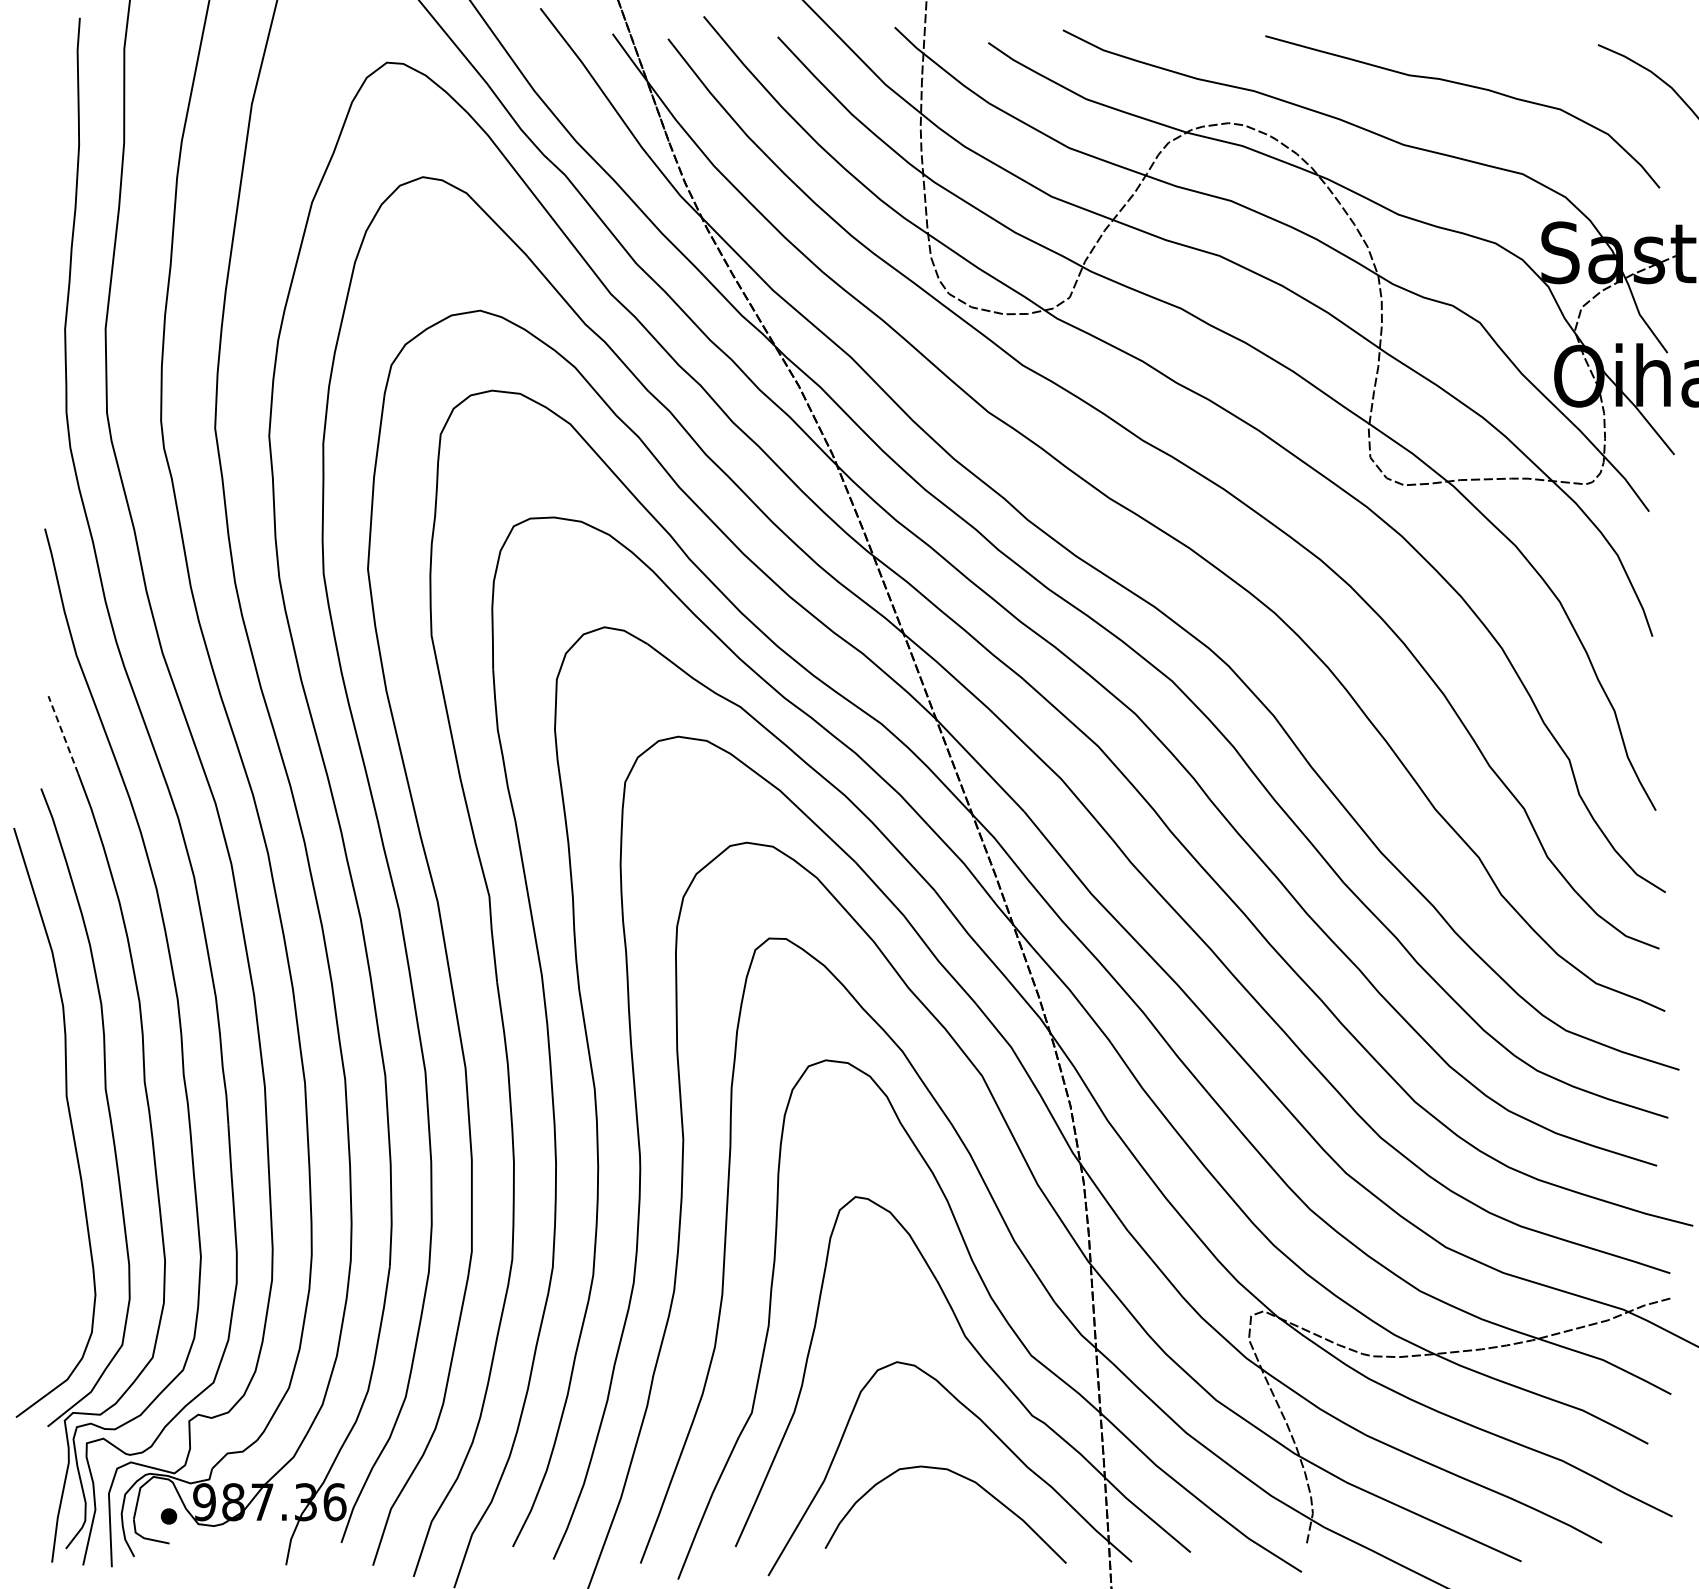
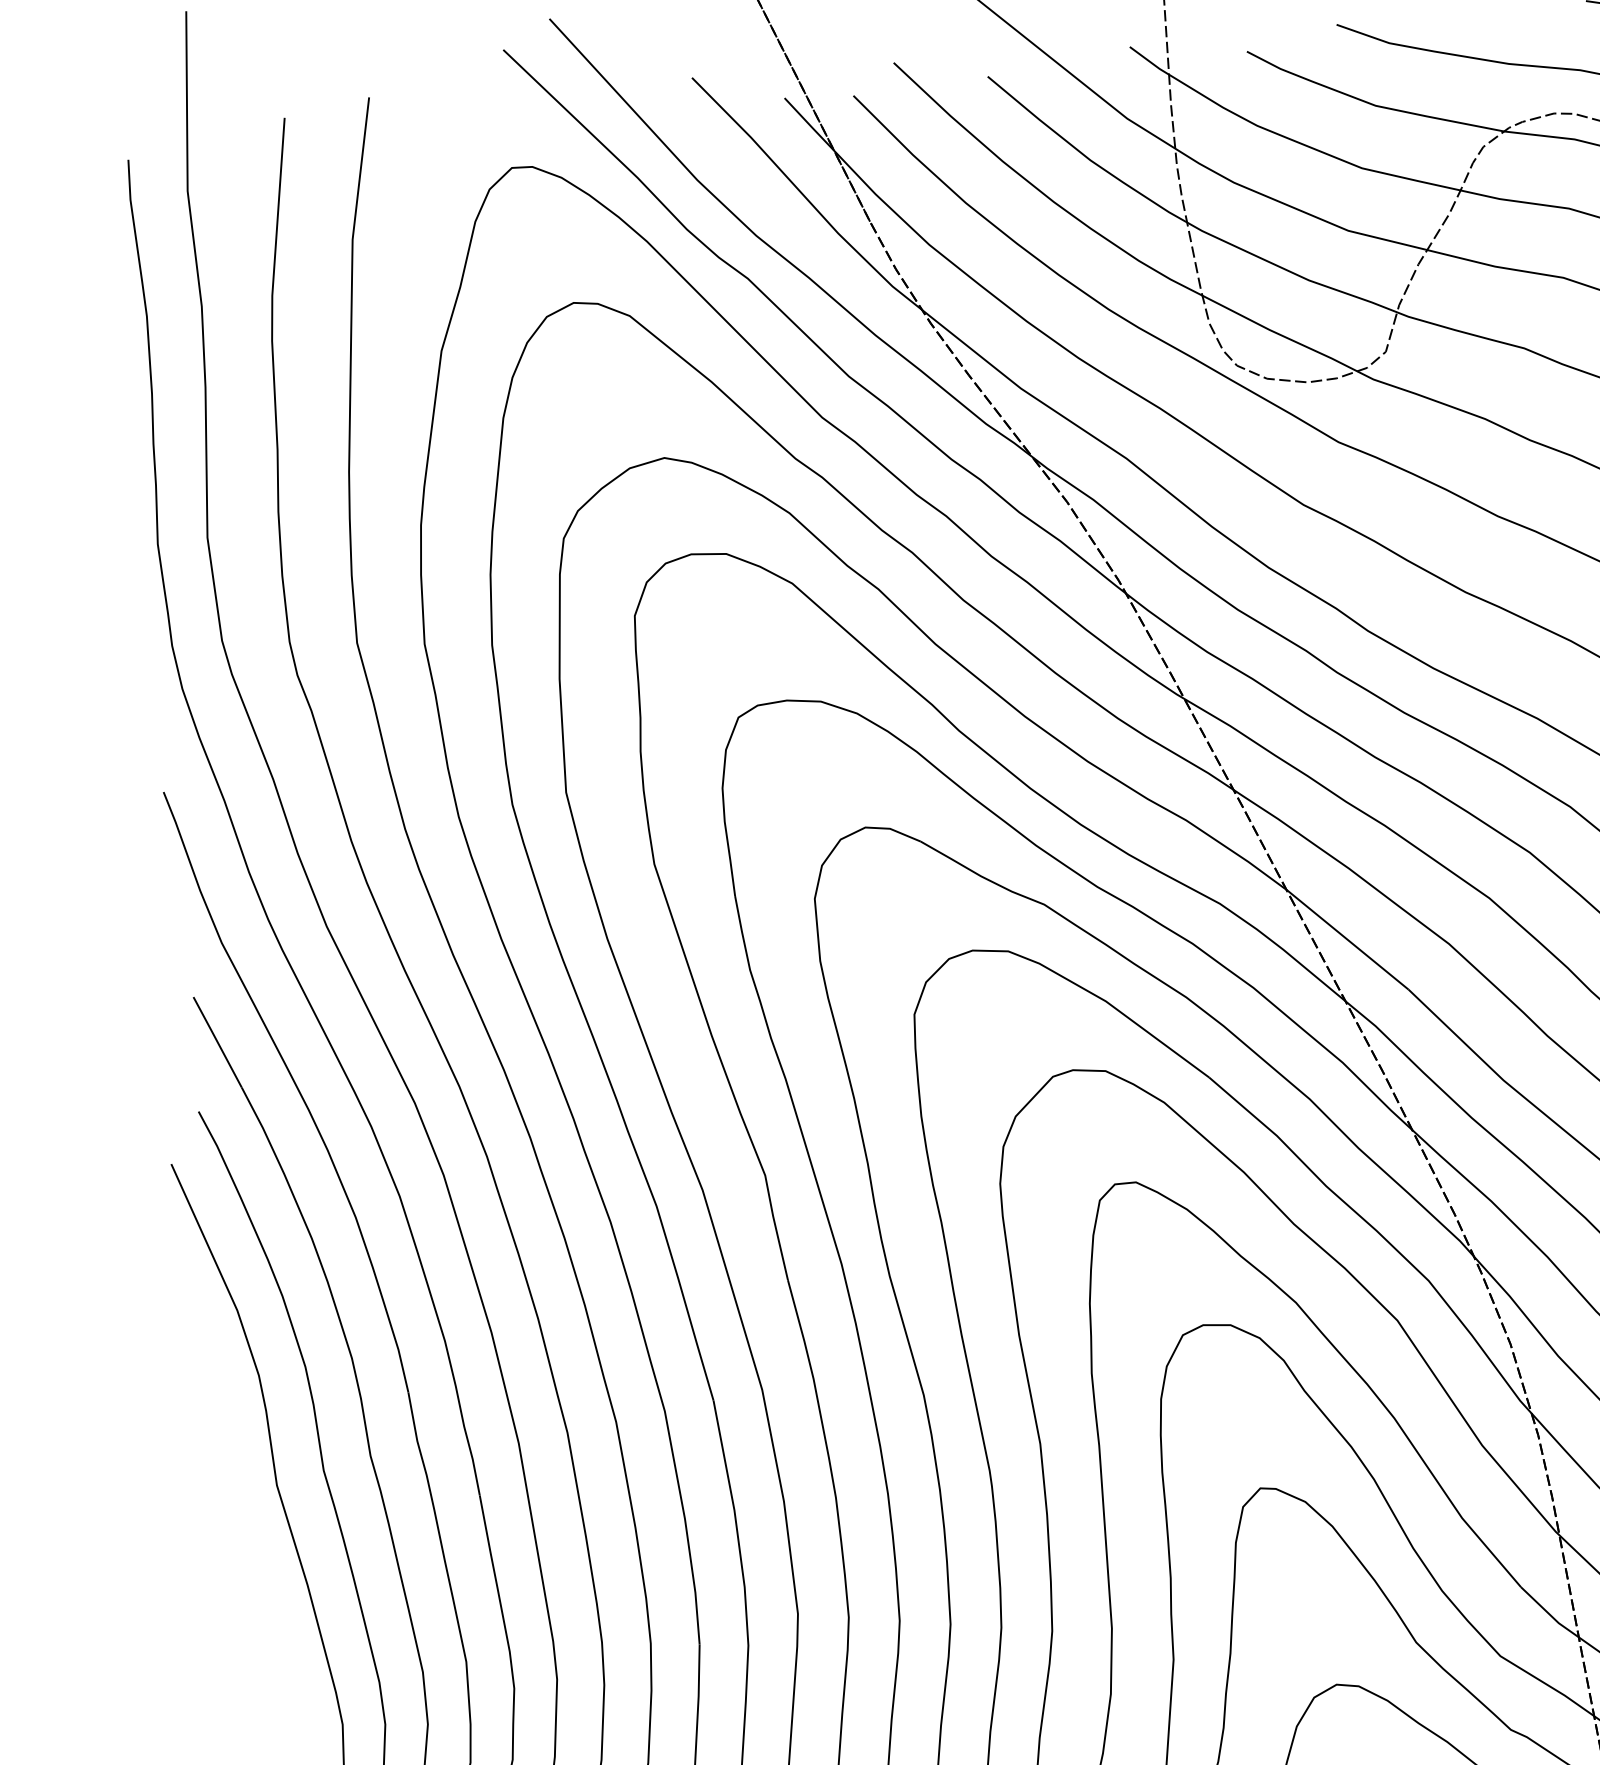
line: (62, 733) -> (216, 1040), dashed -> solid

